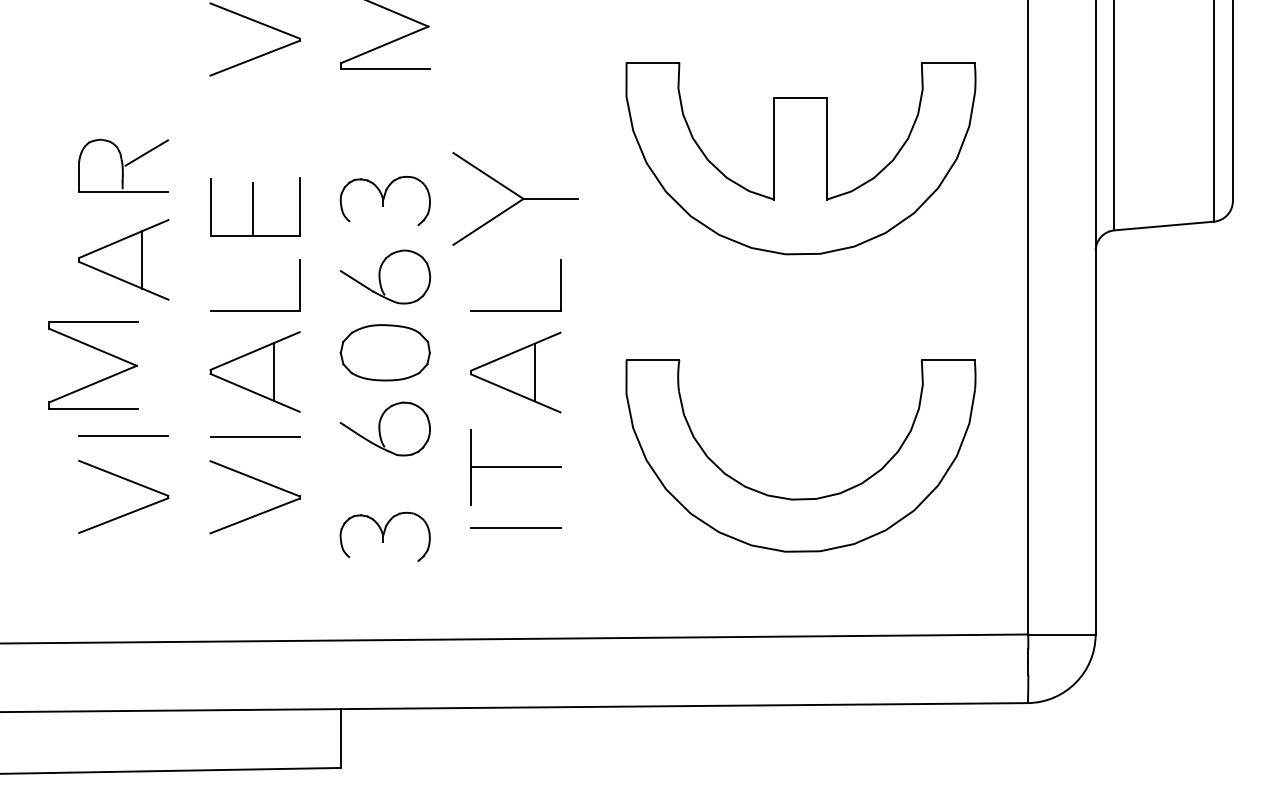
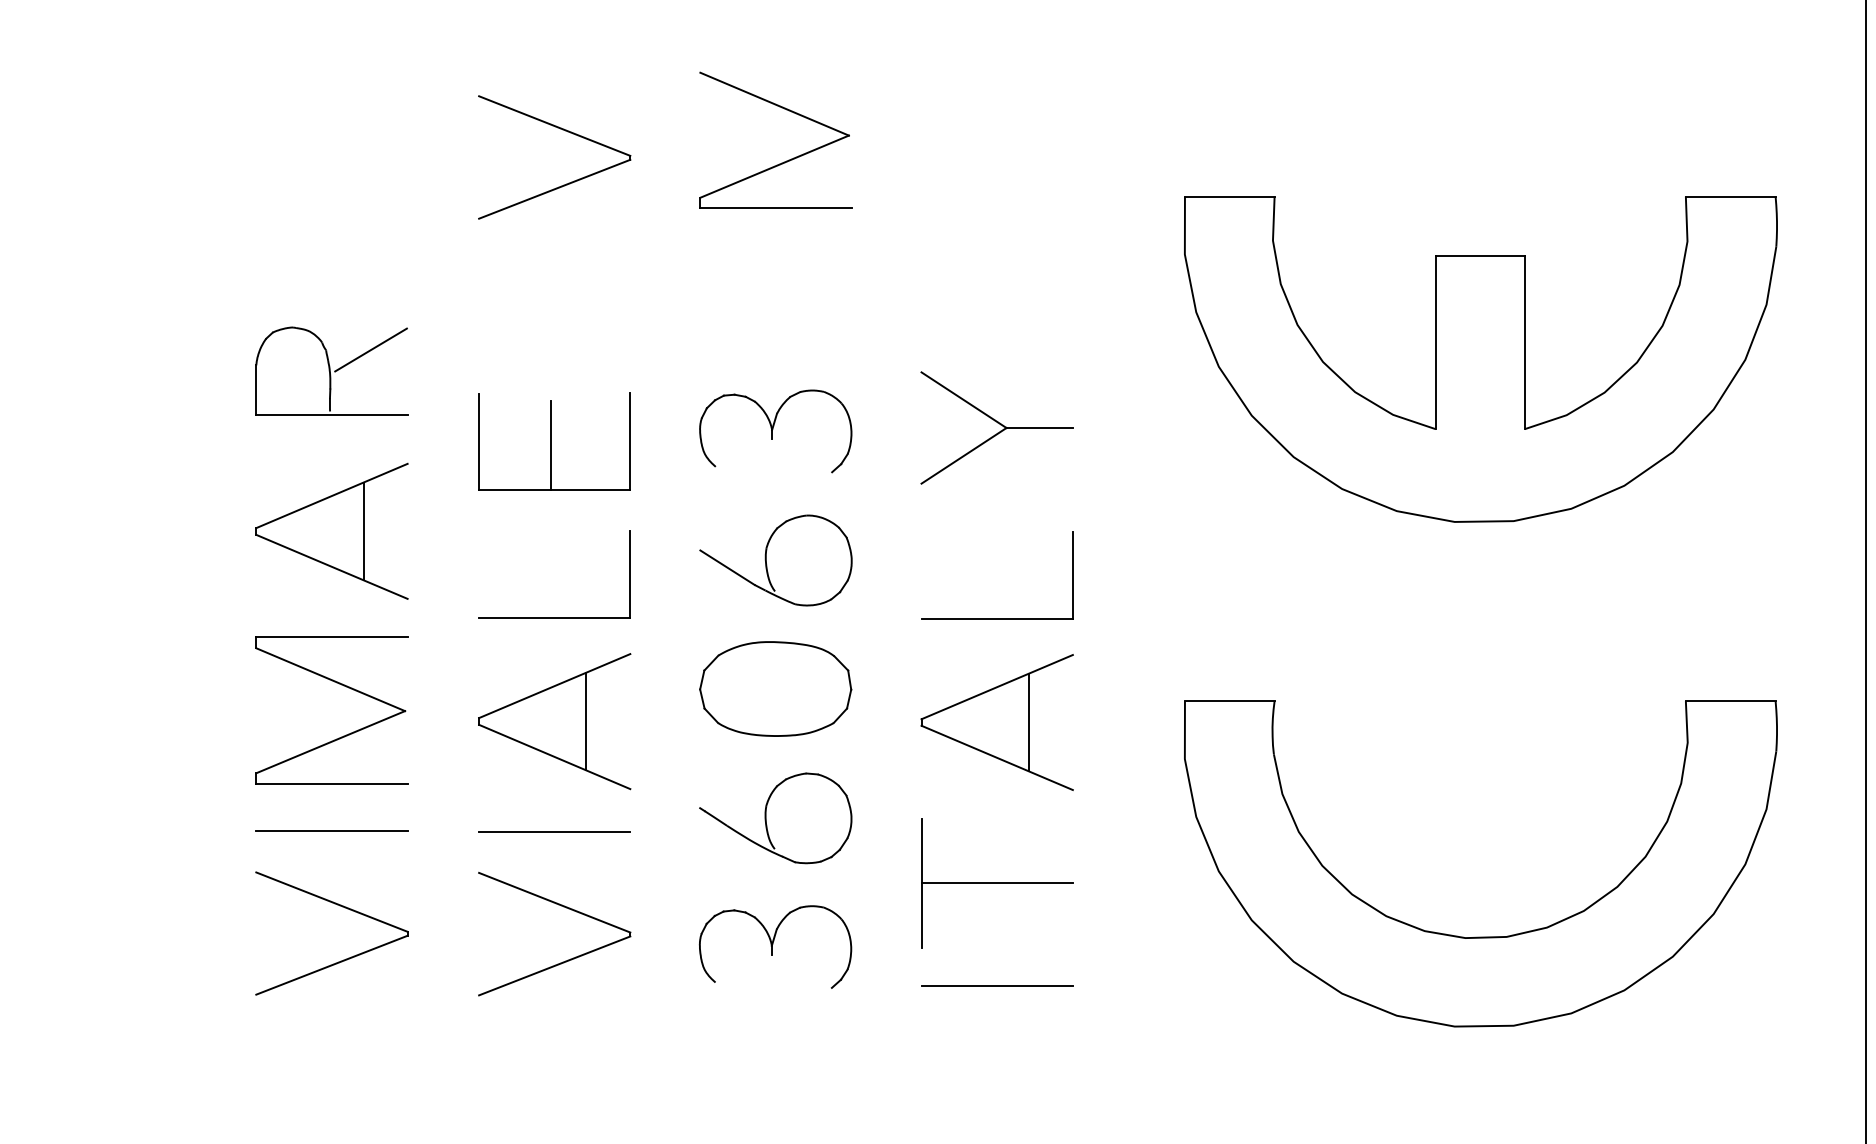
part: (515, 198) -> (996, 427), size x0.71
part: (97, 350) -> (338, 685), moved
part: (384, 536) -> (774, 946), moved

